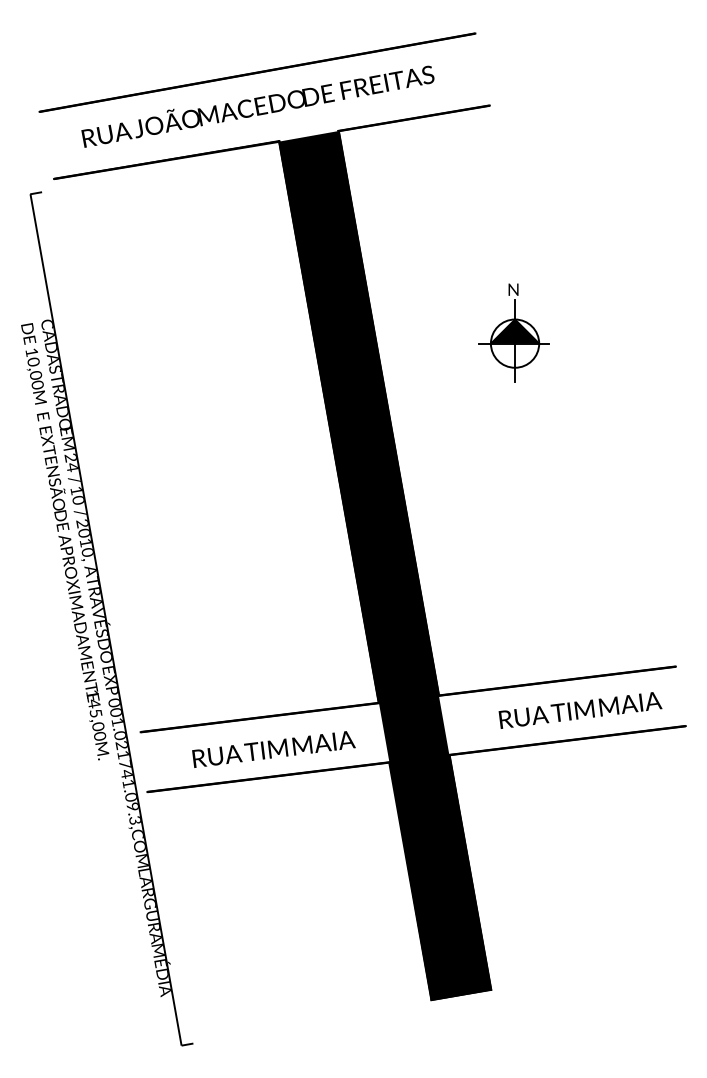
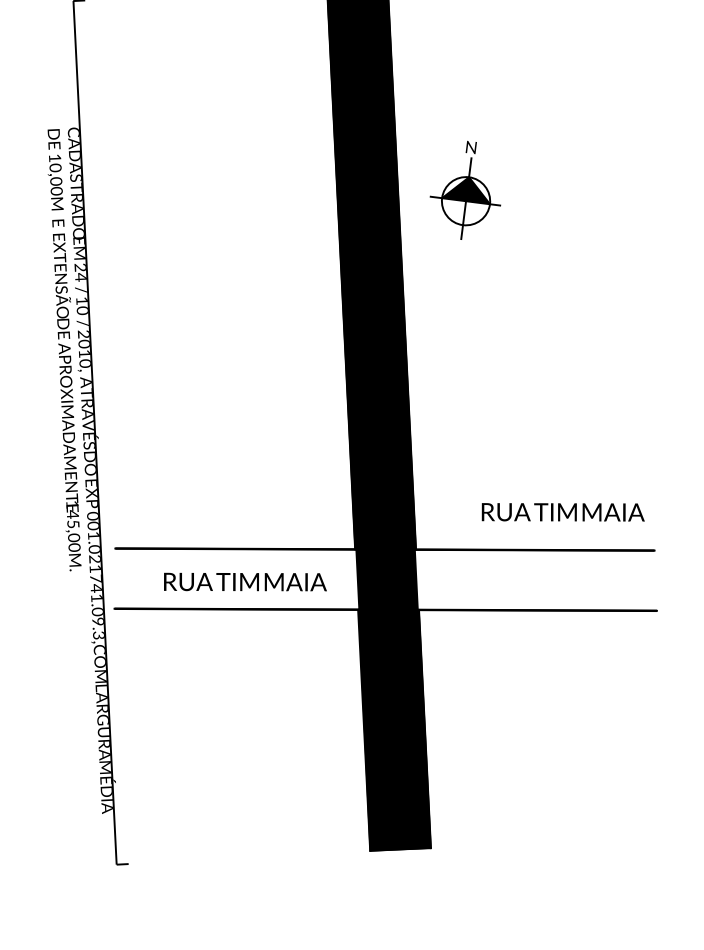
part: (513, 332) -> (465, 189), moved
text: (580, 710) -> (563, 512), moved

